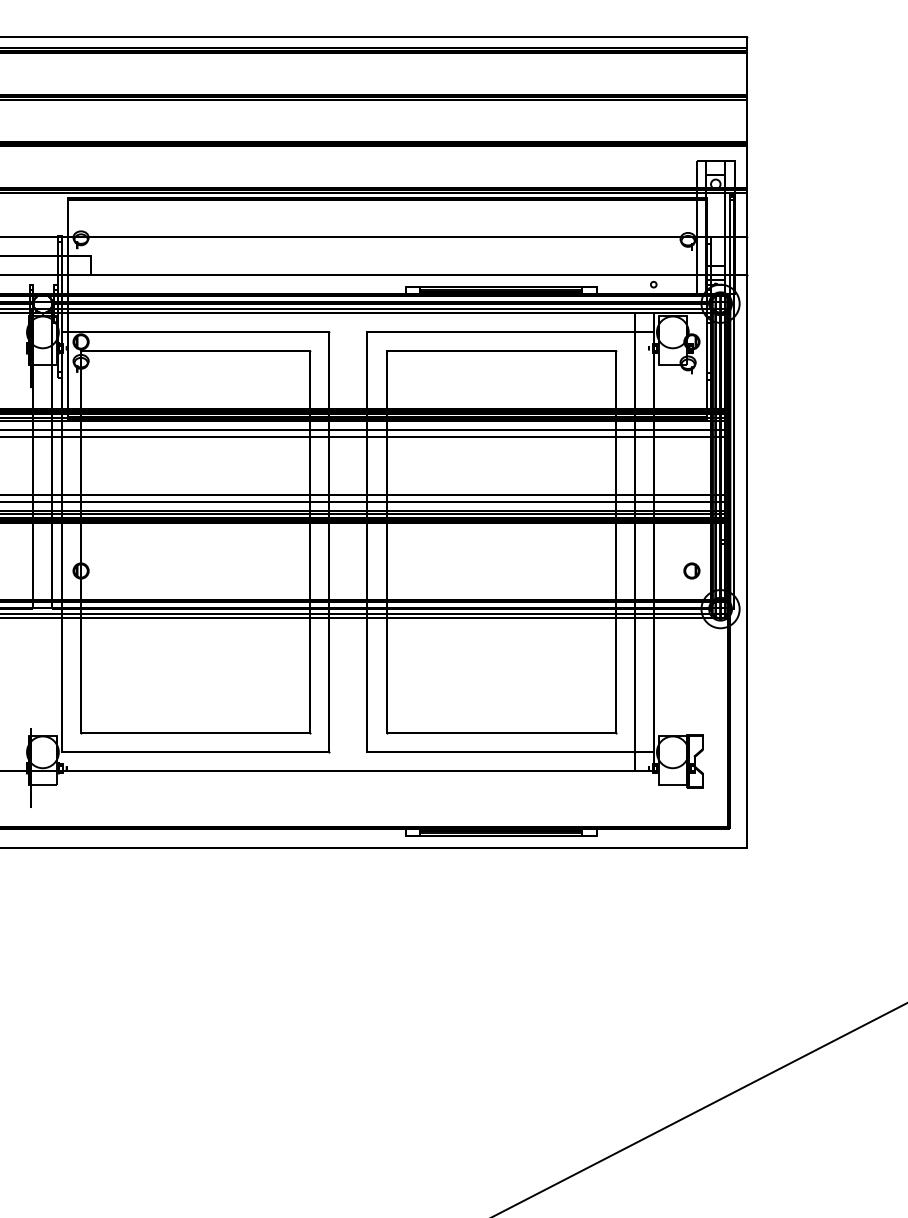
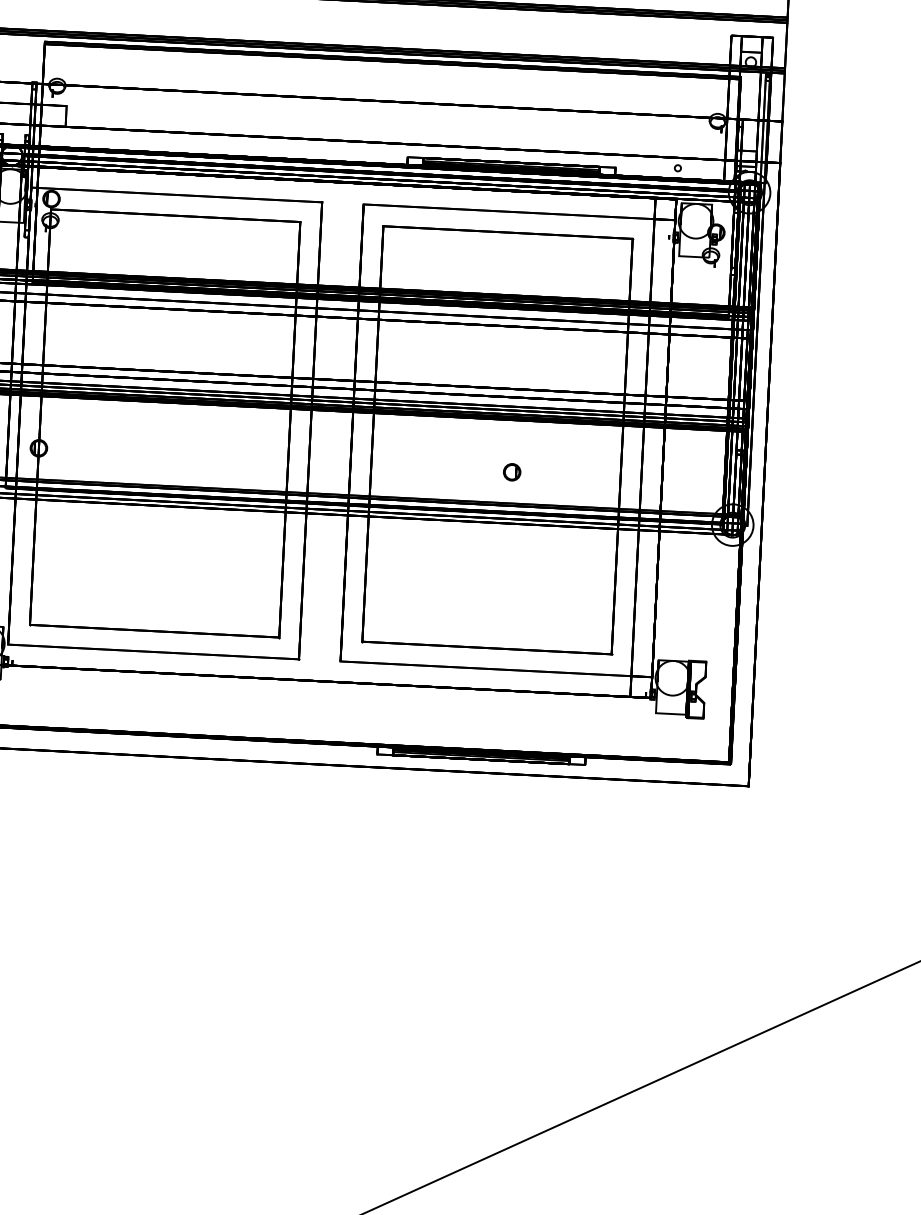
part: (691, 570) -> (511, 471), moved

